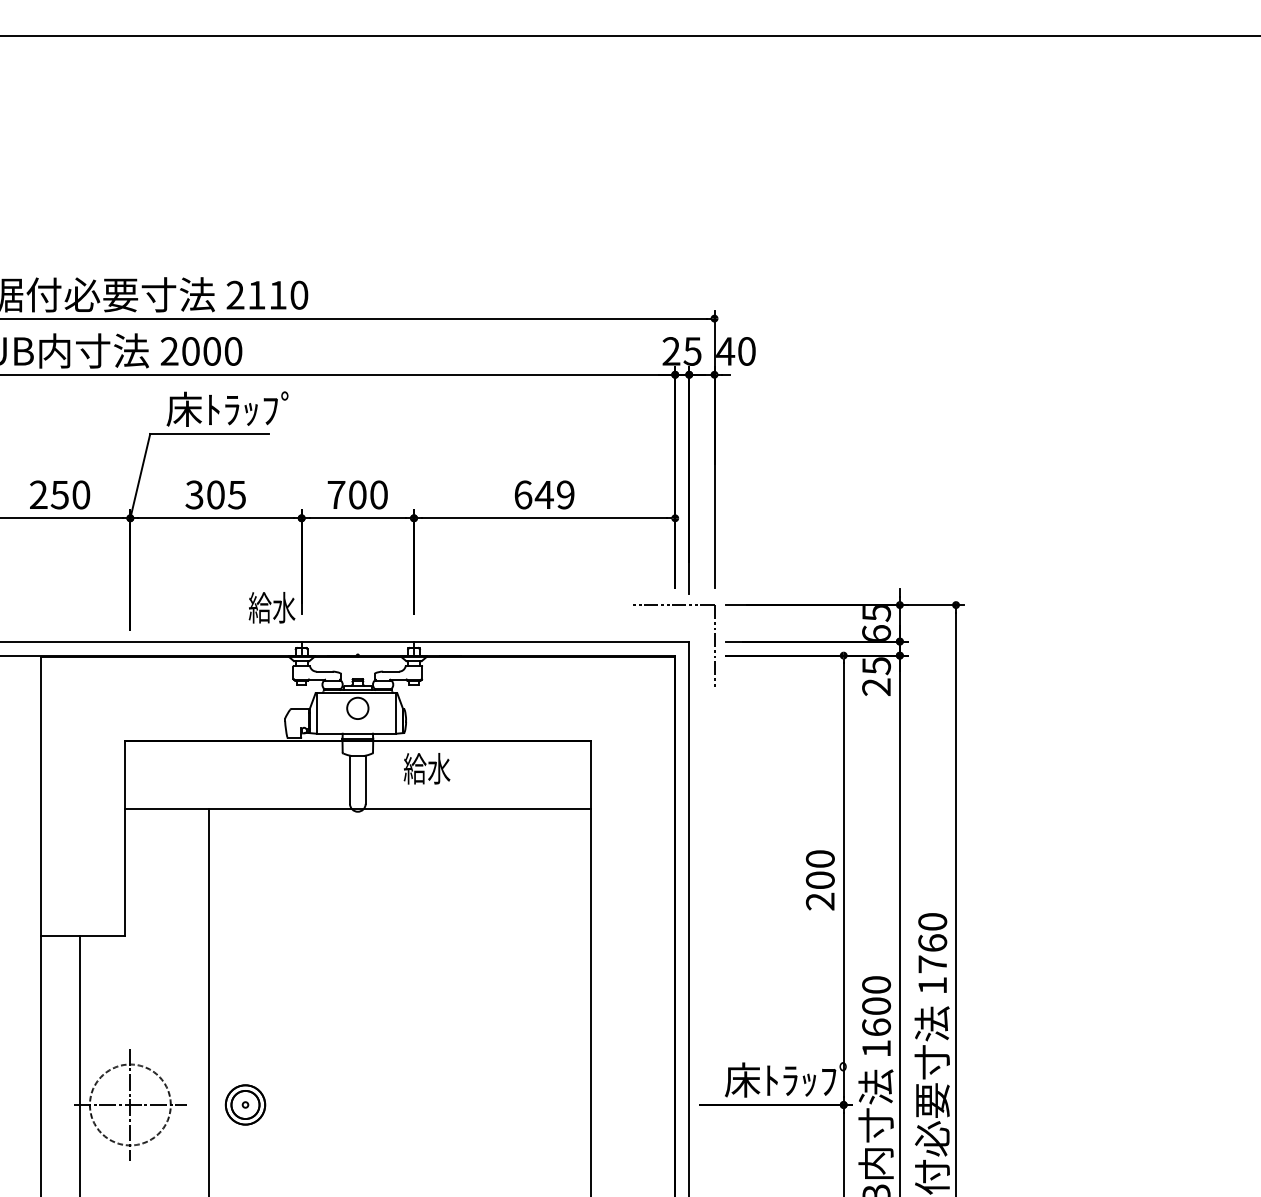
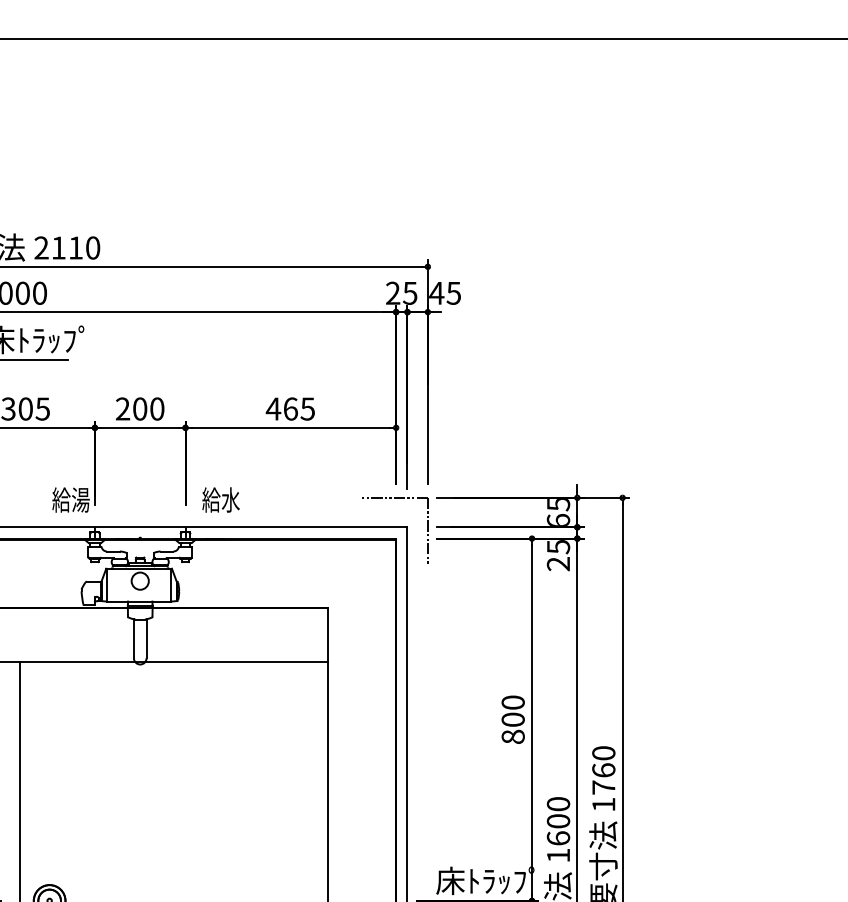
text: (746, 351) -> (453, 293), 40 -> 45
text: (336, 494) -> (123, 408), 700 -> 200
text: (543, 494) -> (289, 408), 649 -> 465
text: (284, 607) -> (81, 499), 給水 -> 給湯
text: (426, 768) -> (220, 499), moved
text: (819, 901) -> (512, 736), 200 -> 800

